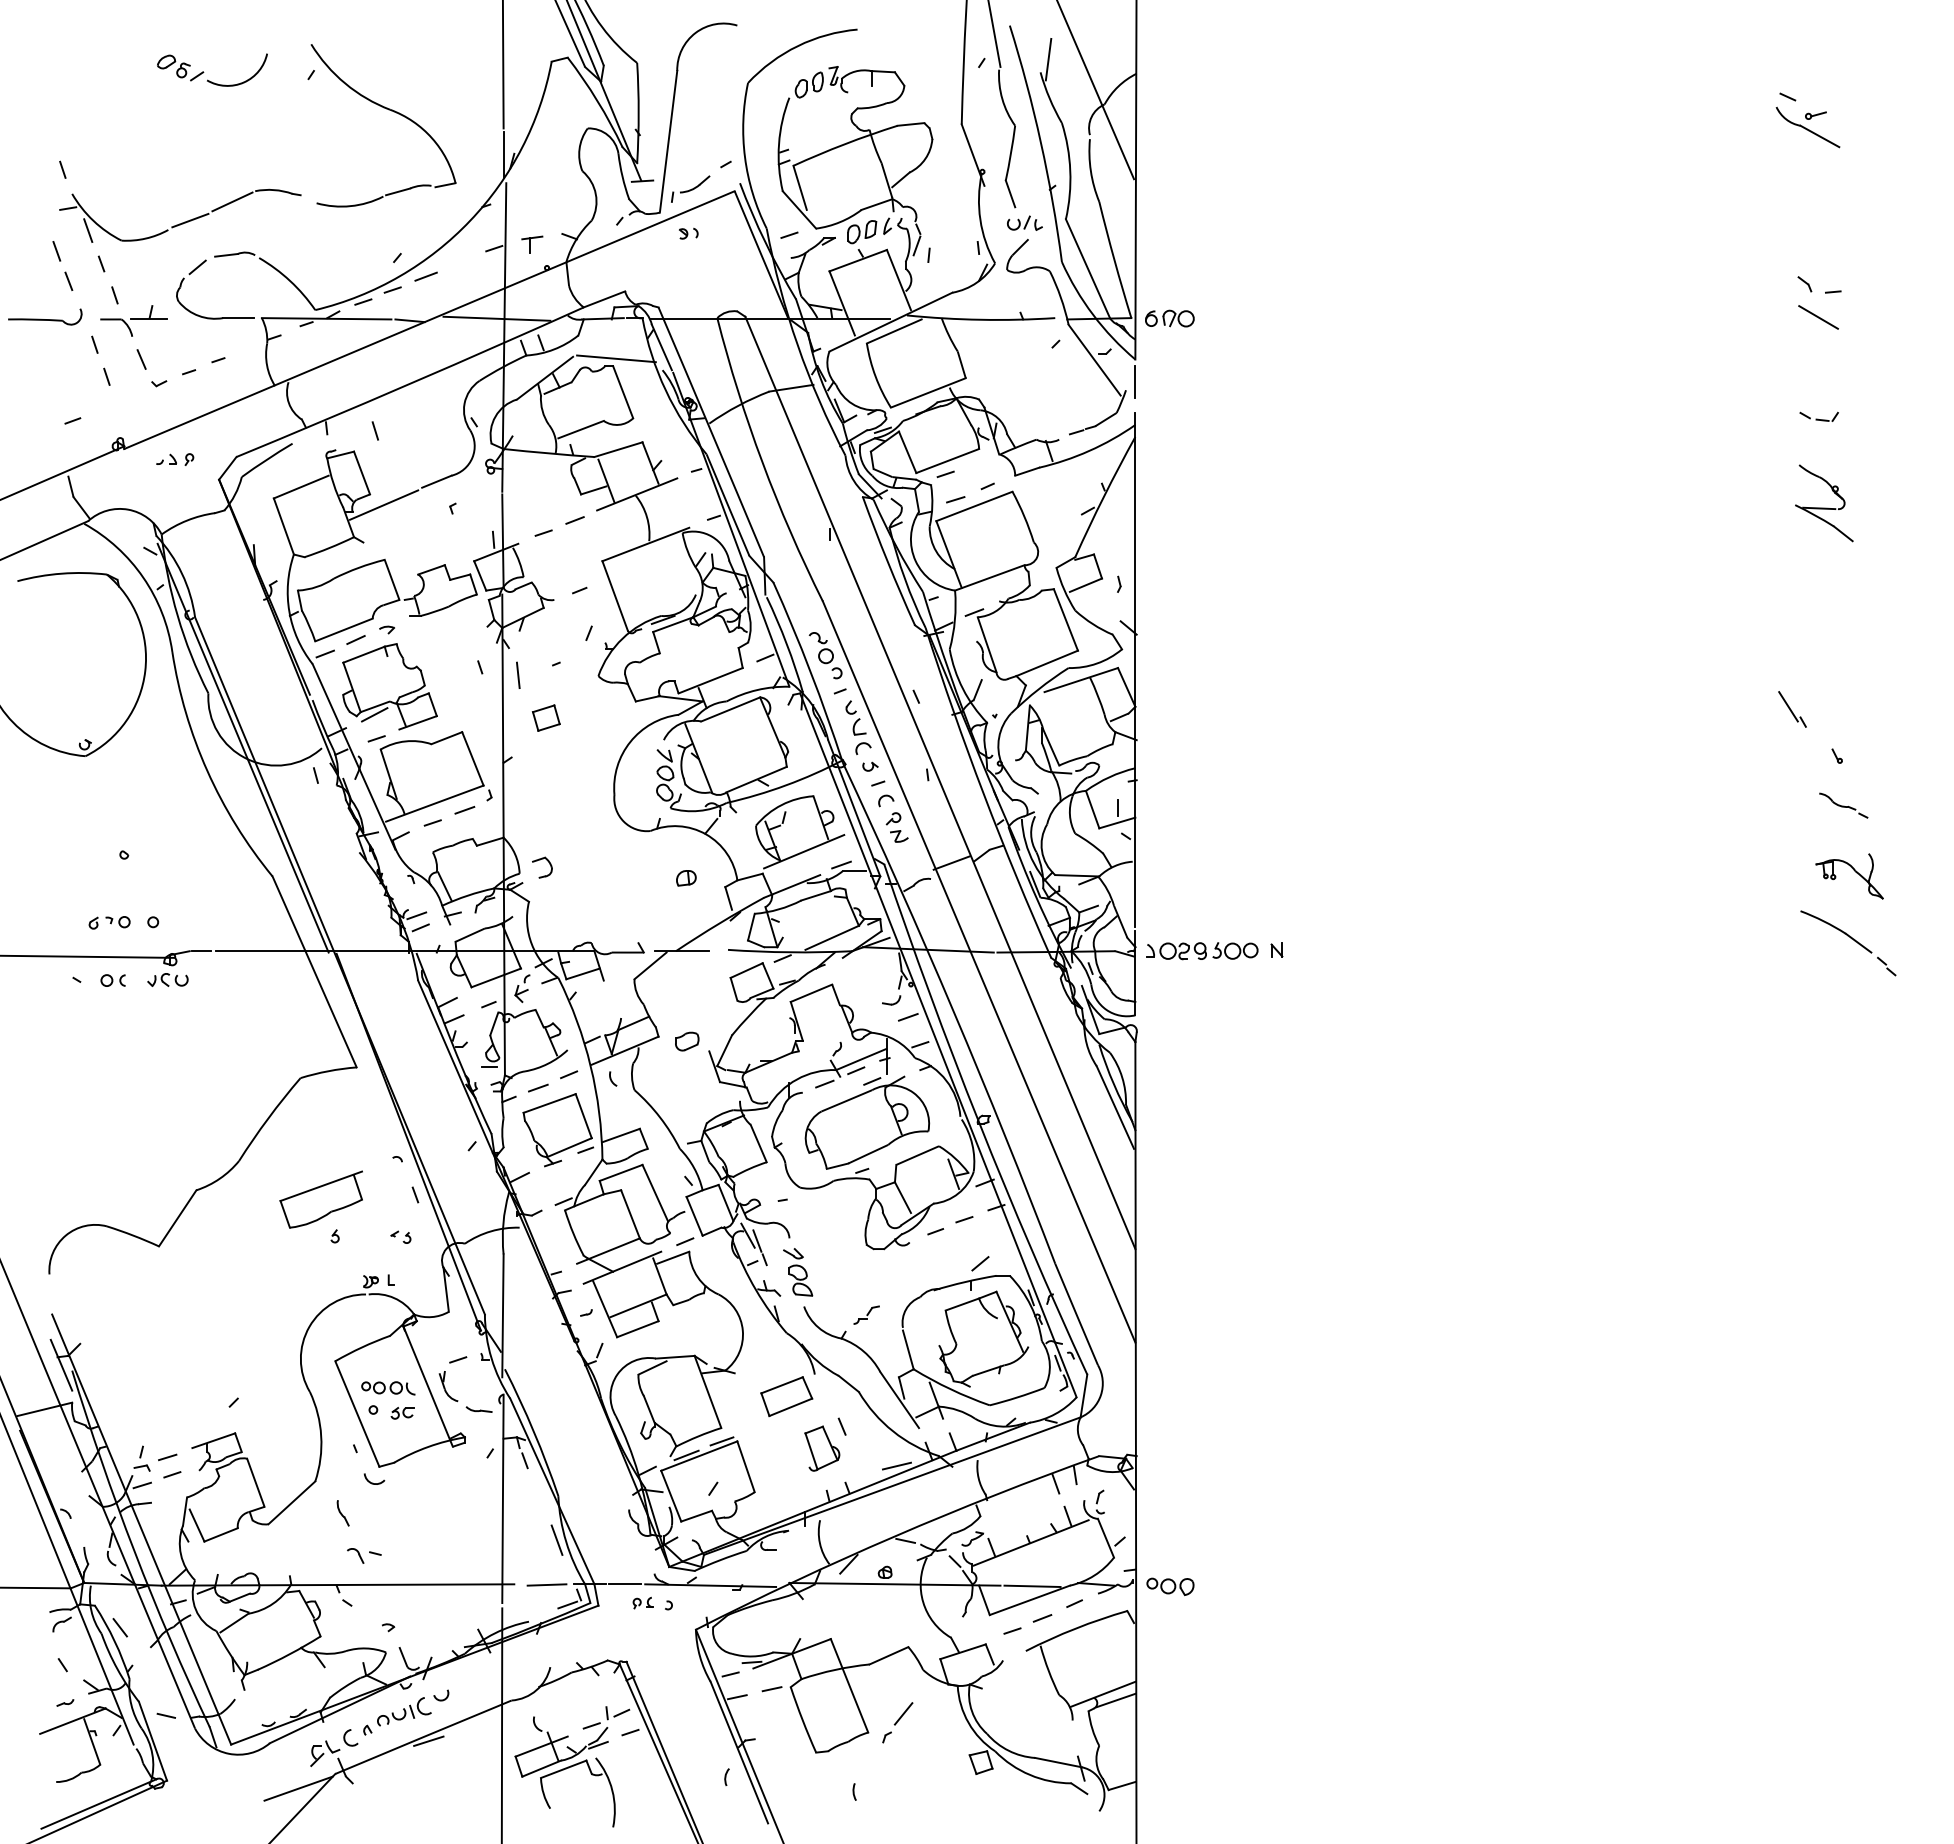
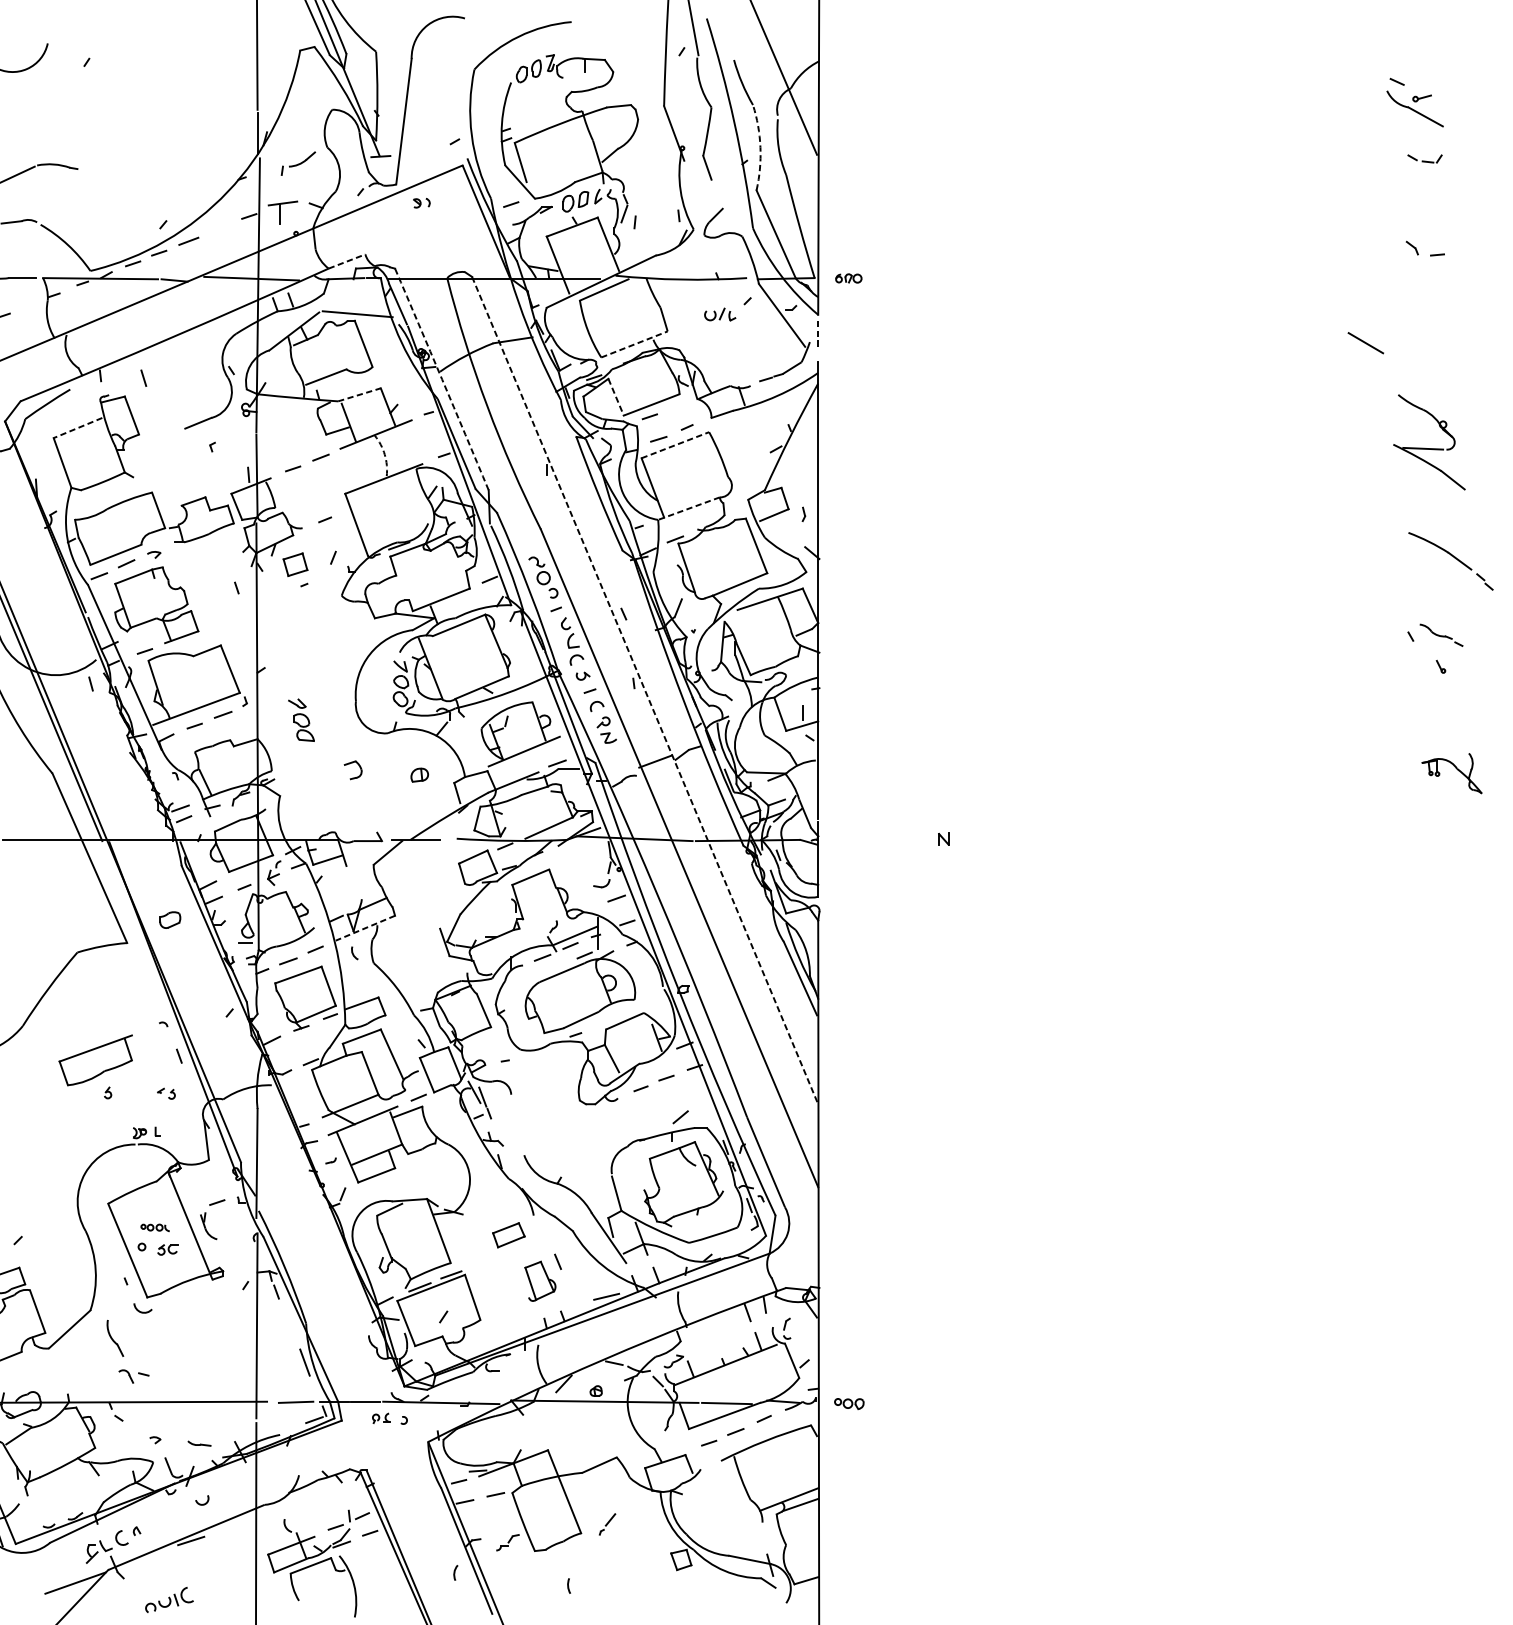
line: (1048, 59) -> (741, 48), removed
part: (388, 110) -> (155, 93), removed
arc: (1070, 170) -> (760, 147), solid -> dashed
part: (690, 188) -> (298, 163), moved
part: (1024, 222) -> (719, 313), moved
part: (532, 244) -> (283, 212), size x1.6
line: (604, 299) -> (347, 261), solid -> dashed
line: (1818, 317) -> (1365, 343), moved
part: (1169, 318) -> (848, 278), size x0.6
line: (1135, 382) -> (818, 335), solid -> dashed
line: (928, 392) -> (634, 344), solid -> dashed
part: (1818, 416) -> (1424, 158), moved
arc: (711, 432) -> (442, 379), solid -> dashed
line: (618, 449) -> (359, 394), solid -> dashed
line: (907, 452) -> (615, 397), solid -> dashed
line: (301, 487) -> (78, 428), solid -> dashed
part: (1824, 503) -> (1429, 442), size x1.4
line: (384, 504) -> (151, 443), removed
line: (974, 506) -> (675, 445), solid -> dashed
arc: (647, 517) -> (385, 455), solid -> dashed
line: (989, 577) -> (688, 508), solid -> dashed
line: (517, 675) -> (269, 595), removed
line: (1788, 706) -> (1397, 622), removed
line: (374, 714) -> (143, 629), removed
part: (545, 717) -> (294, 564), moved
line: (940, 783) -> (645, 691), solid -> dashed
part: (1843, 805) -> (1441, 635), moved
part: (540, 860) -> (351, 763), moved
part: (1848, 943) -> (1451, 561), moved
part: (1202, 951) -> (877, 840), removed
part: (687, 1041) -> (170, 920), moved
line: (624, 1050) -> (364, 928), solid -> dashed
part: (798, 1272) -> (301, 720), moved
part: (866, 1314) -> (507, 1542), moved
part: (388, 1388) -> (155, 1227), size x0.6
part: (786, 1396) -> (508, 1235), size x0.7
part: (478, 1409) -> (198, 1443), moved
part: (342, 1513) -> (114, 1338), size x1.6
part: (1170, 1586) -> (849, 1403), size x0.7
part: (404, 1711) -> (169, 1599), moved
part: (897, 1722) -> (607, 1524), size x0.6

